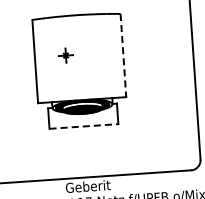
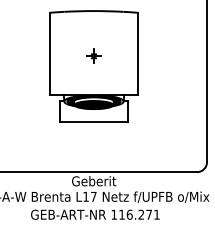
part: (65, 54) -> (93, 55), moved
line: (123, 55) -> (137, 54), dashed -> solid
line: (84, 126) -> (94, 121), dashed -> solid

